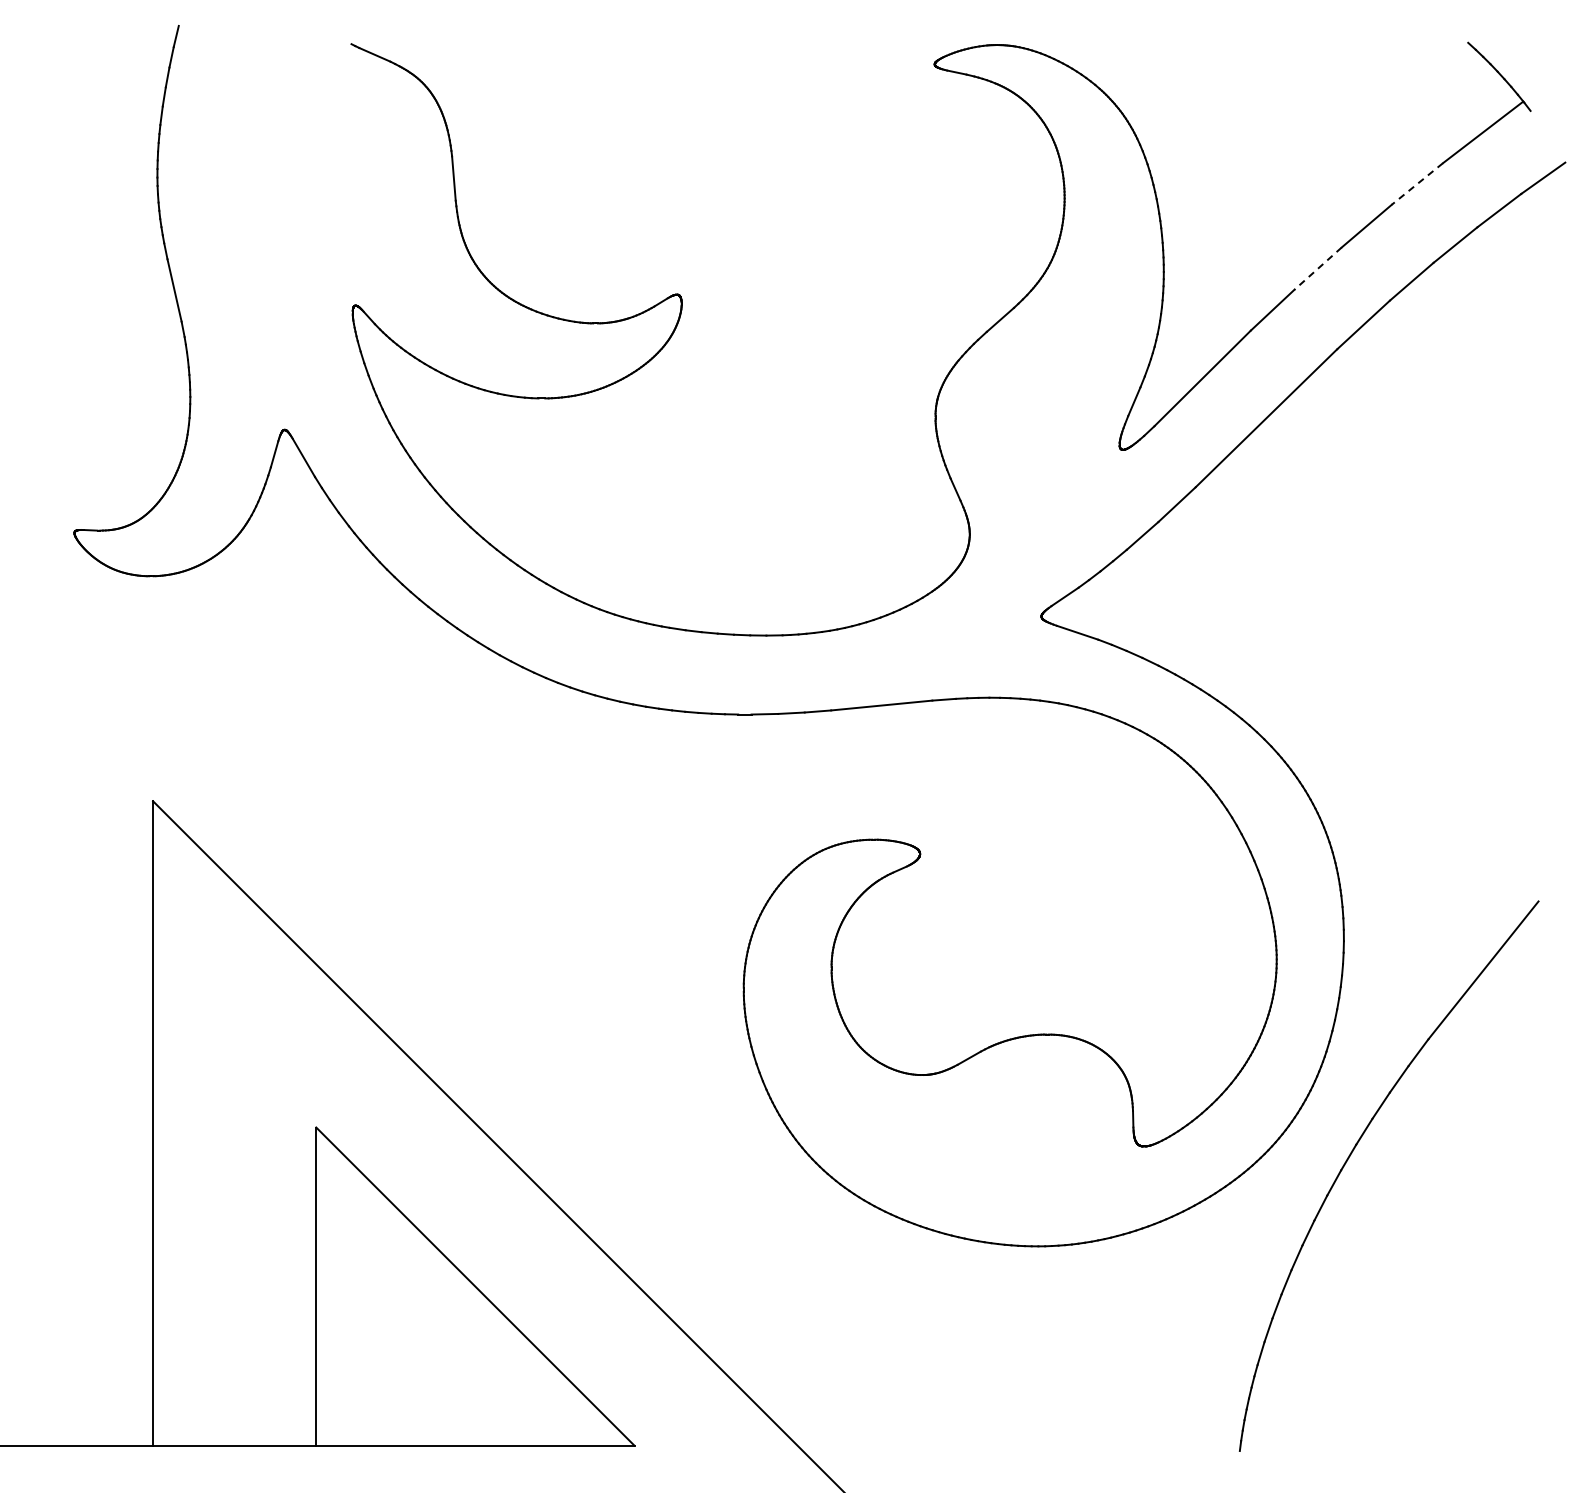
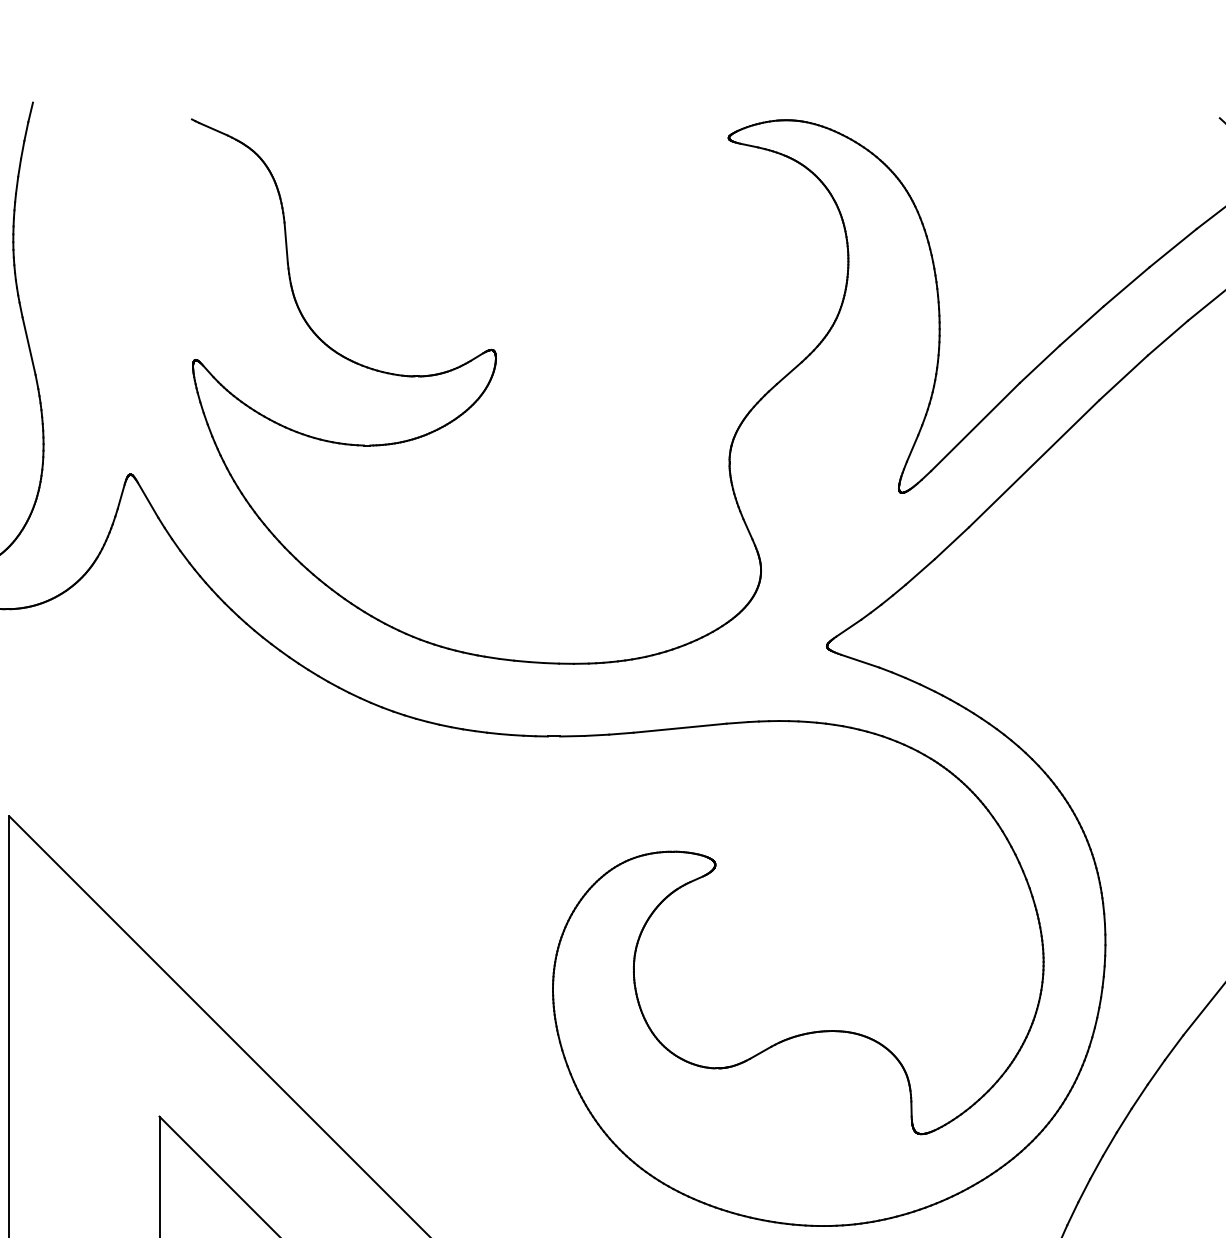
line: (1417, 184) -> (1173, 248), dashed -> solid
line: (1318, 268) -> (1082, 325), dashed -> solid

